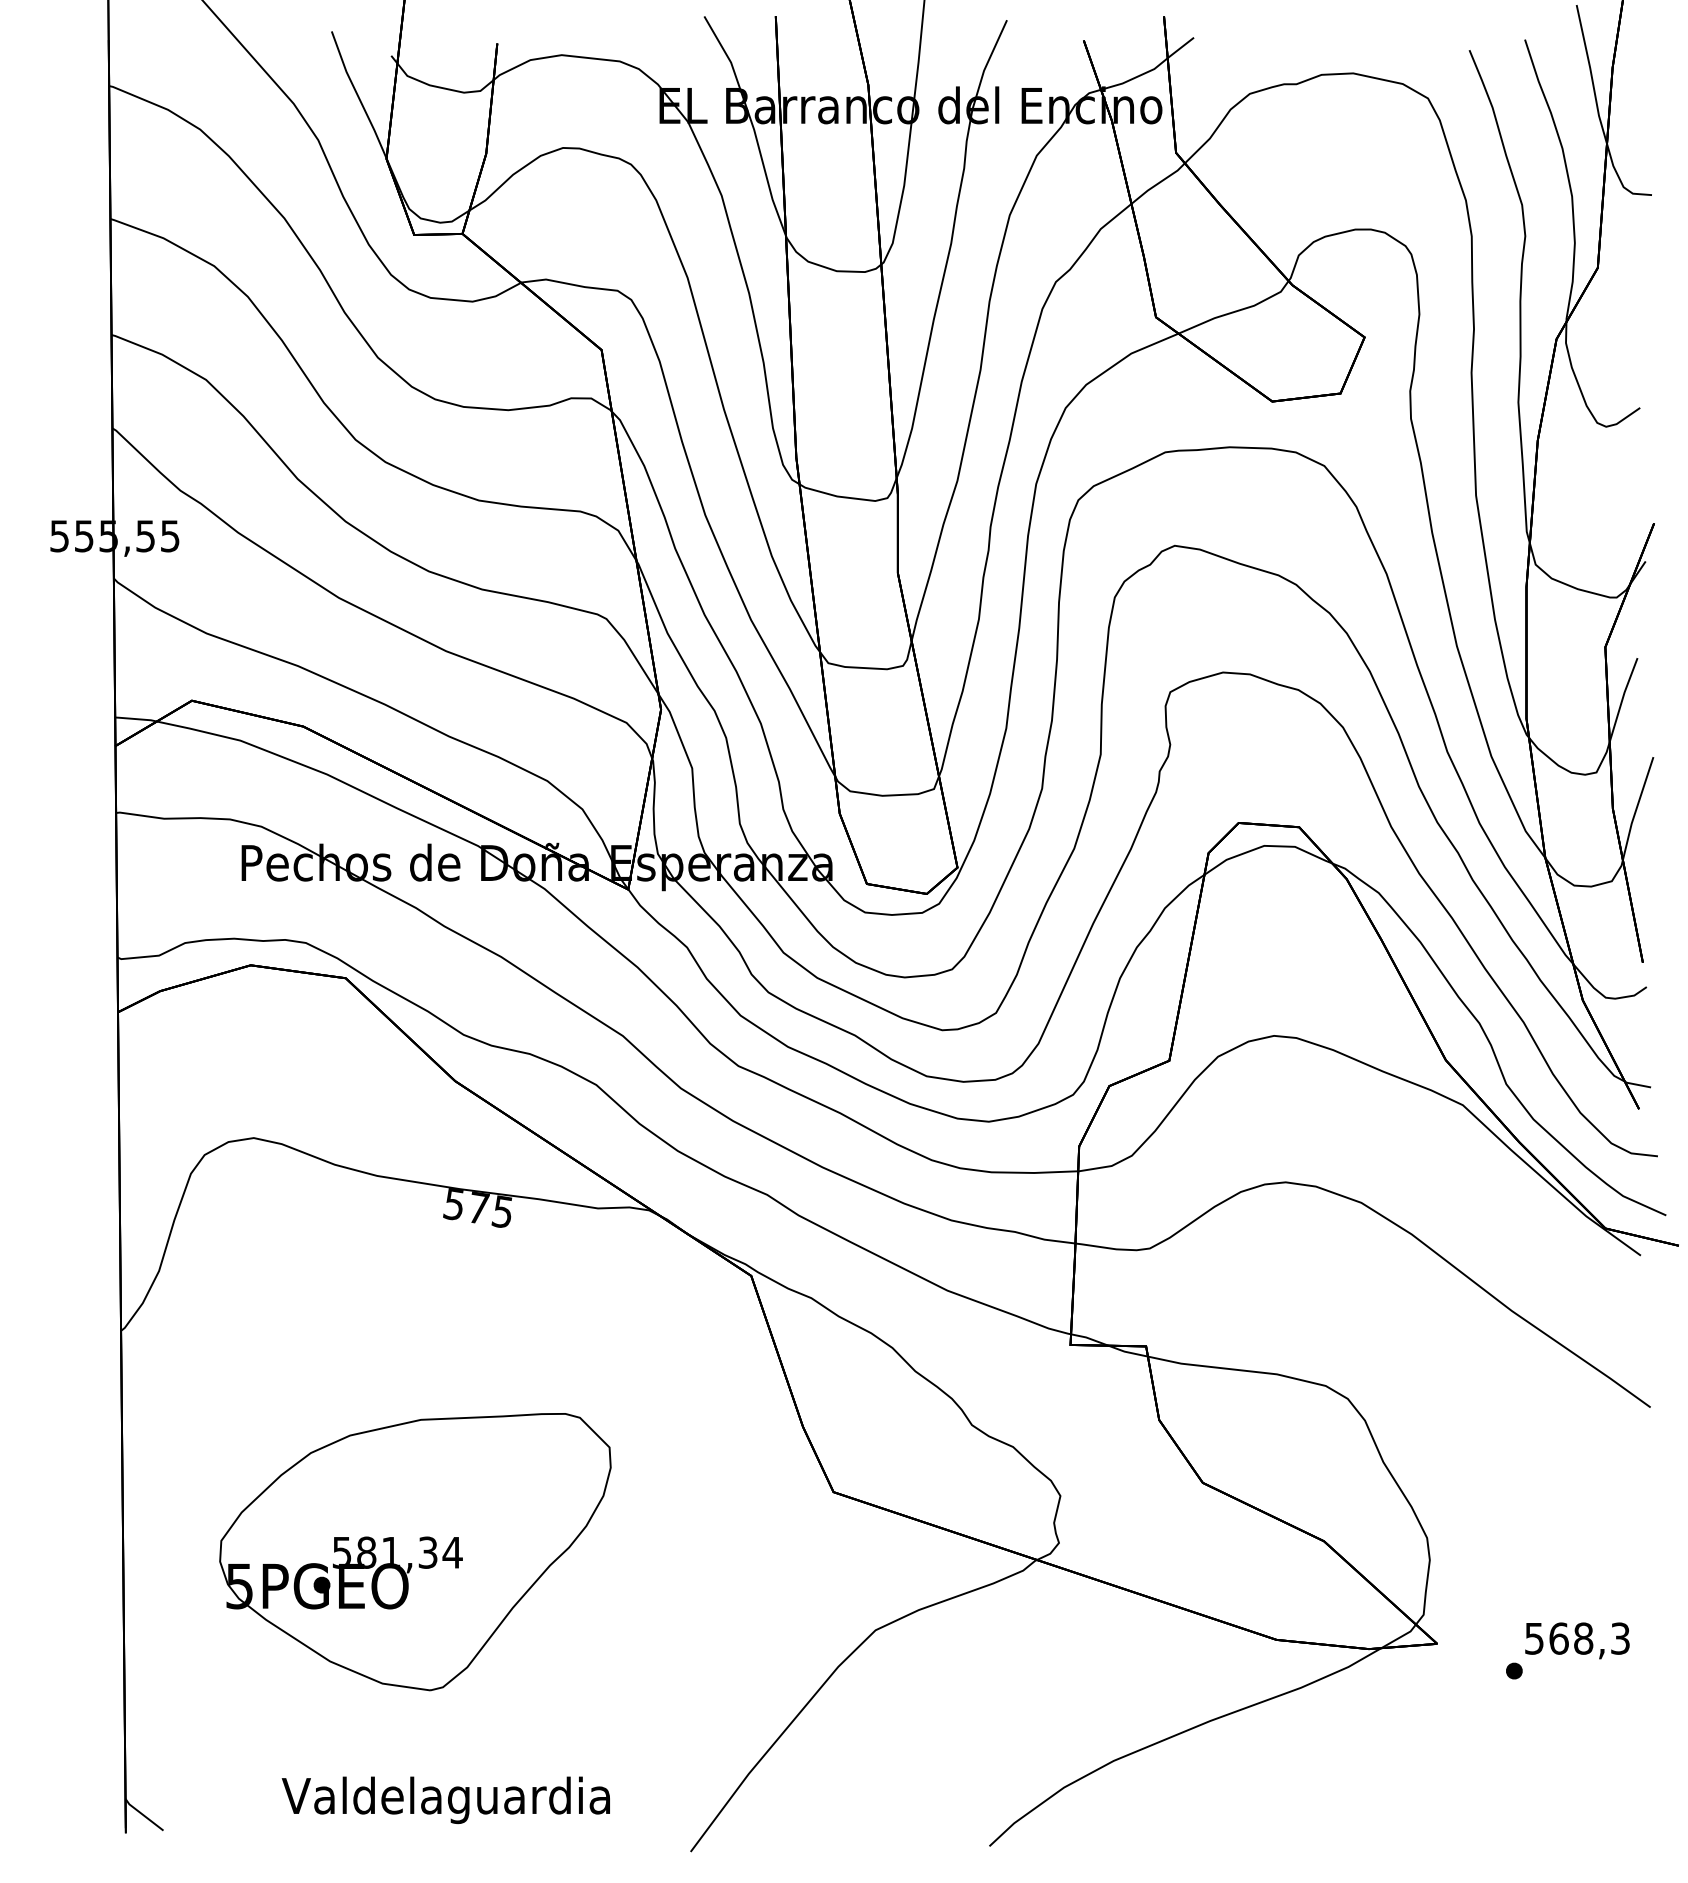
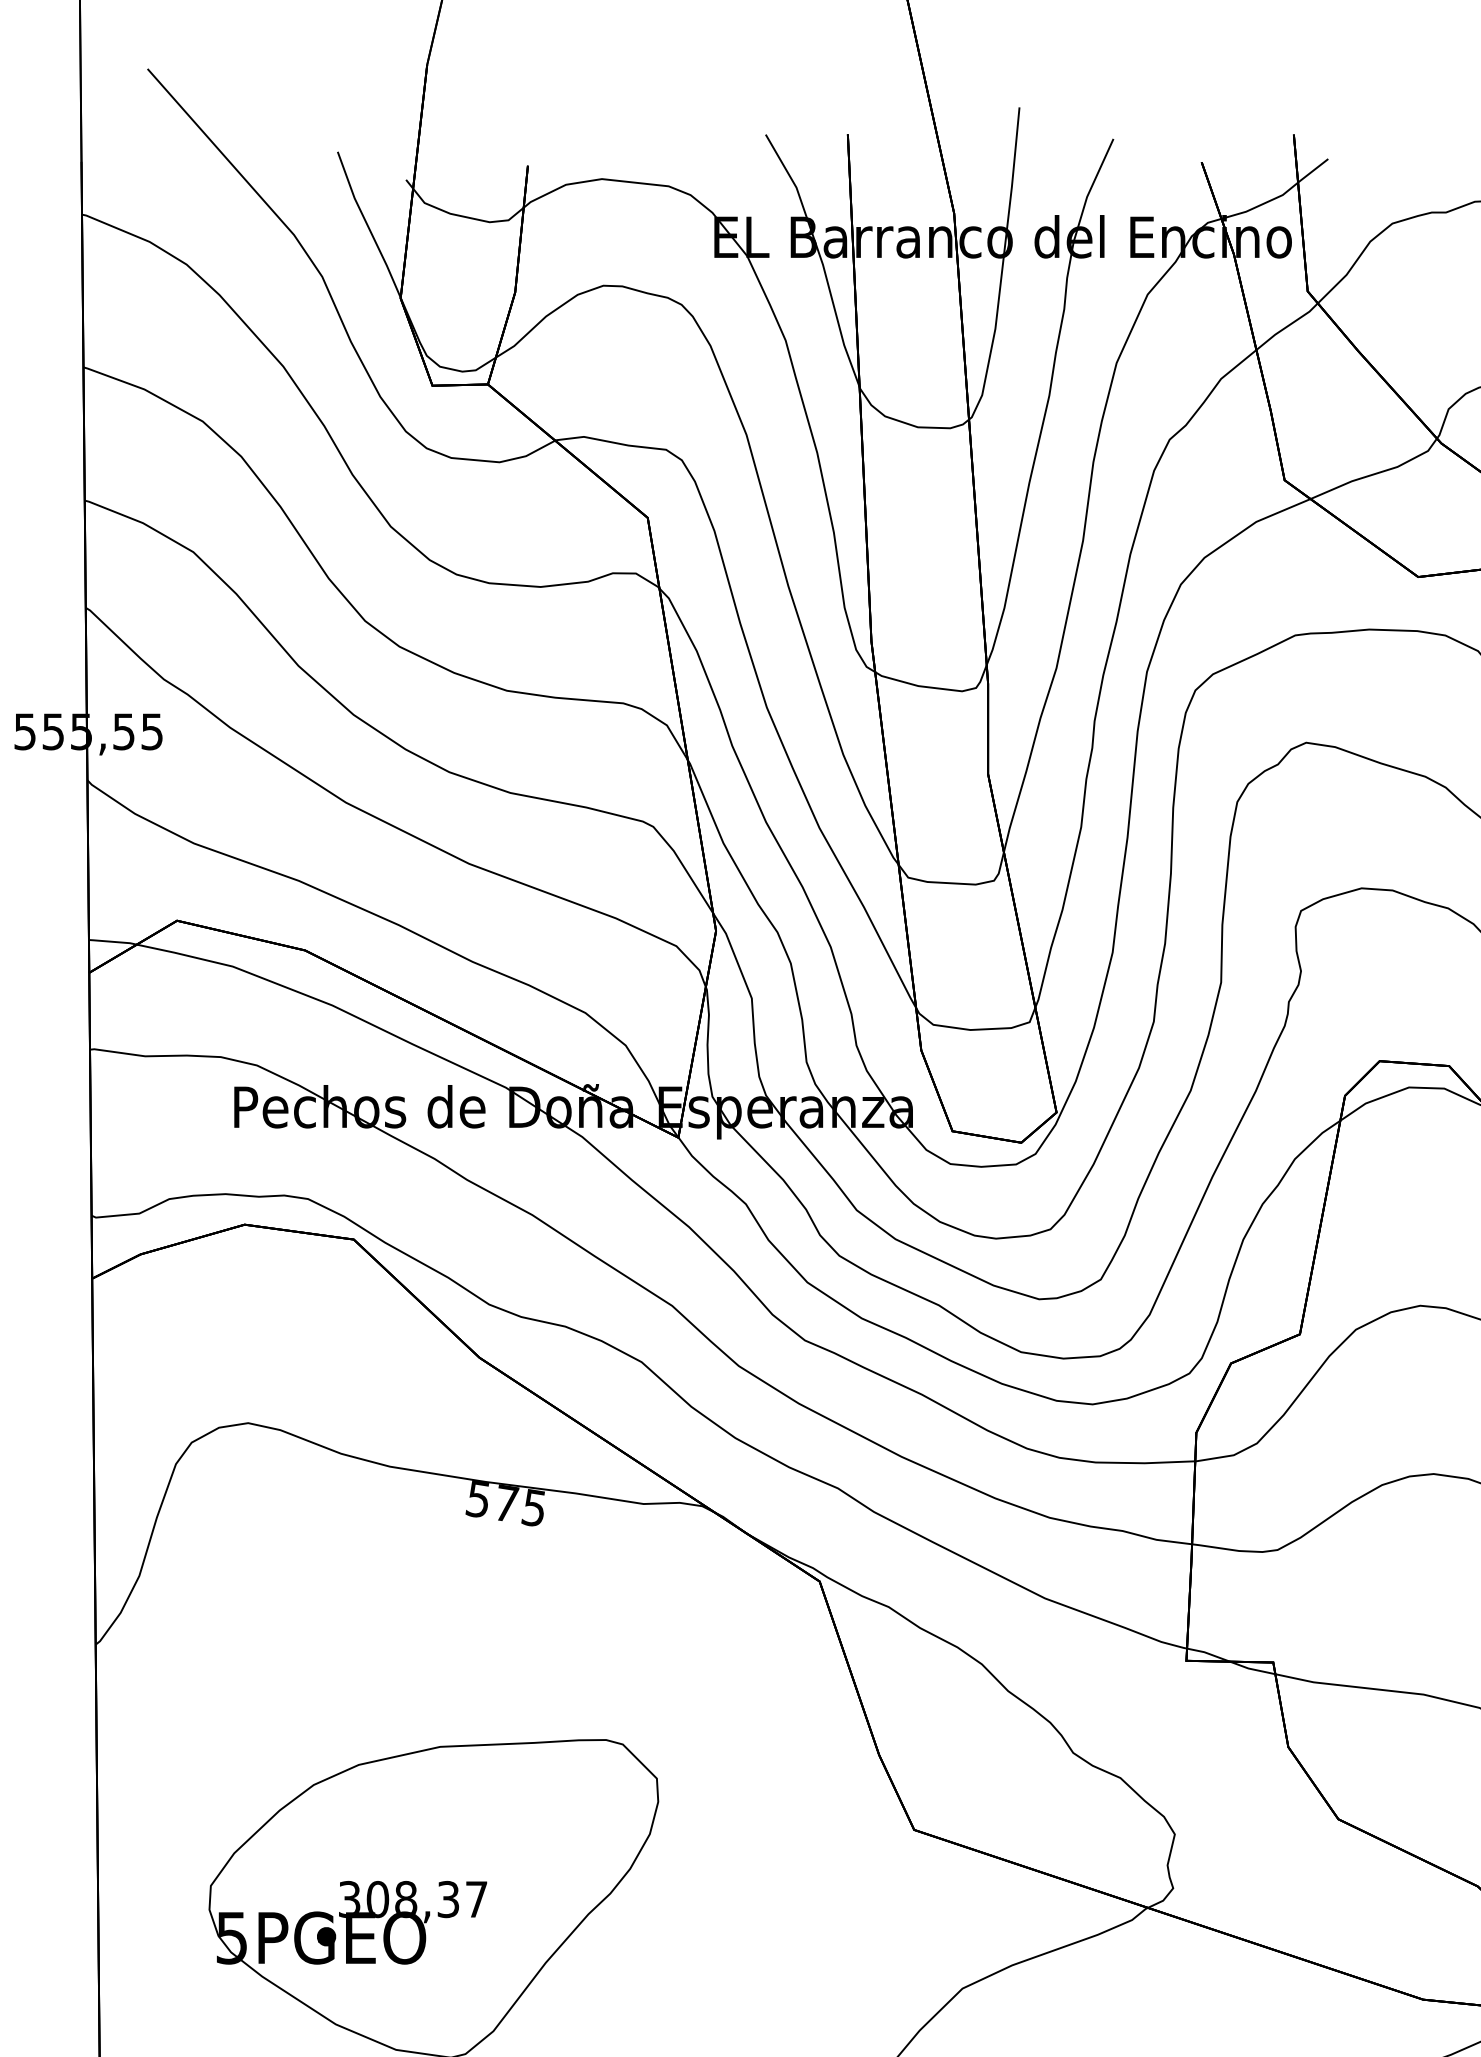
text: (397, 1552) -> (413, 1899), 581,34 -> 308,37

